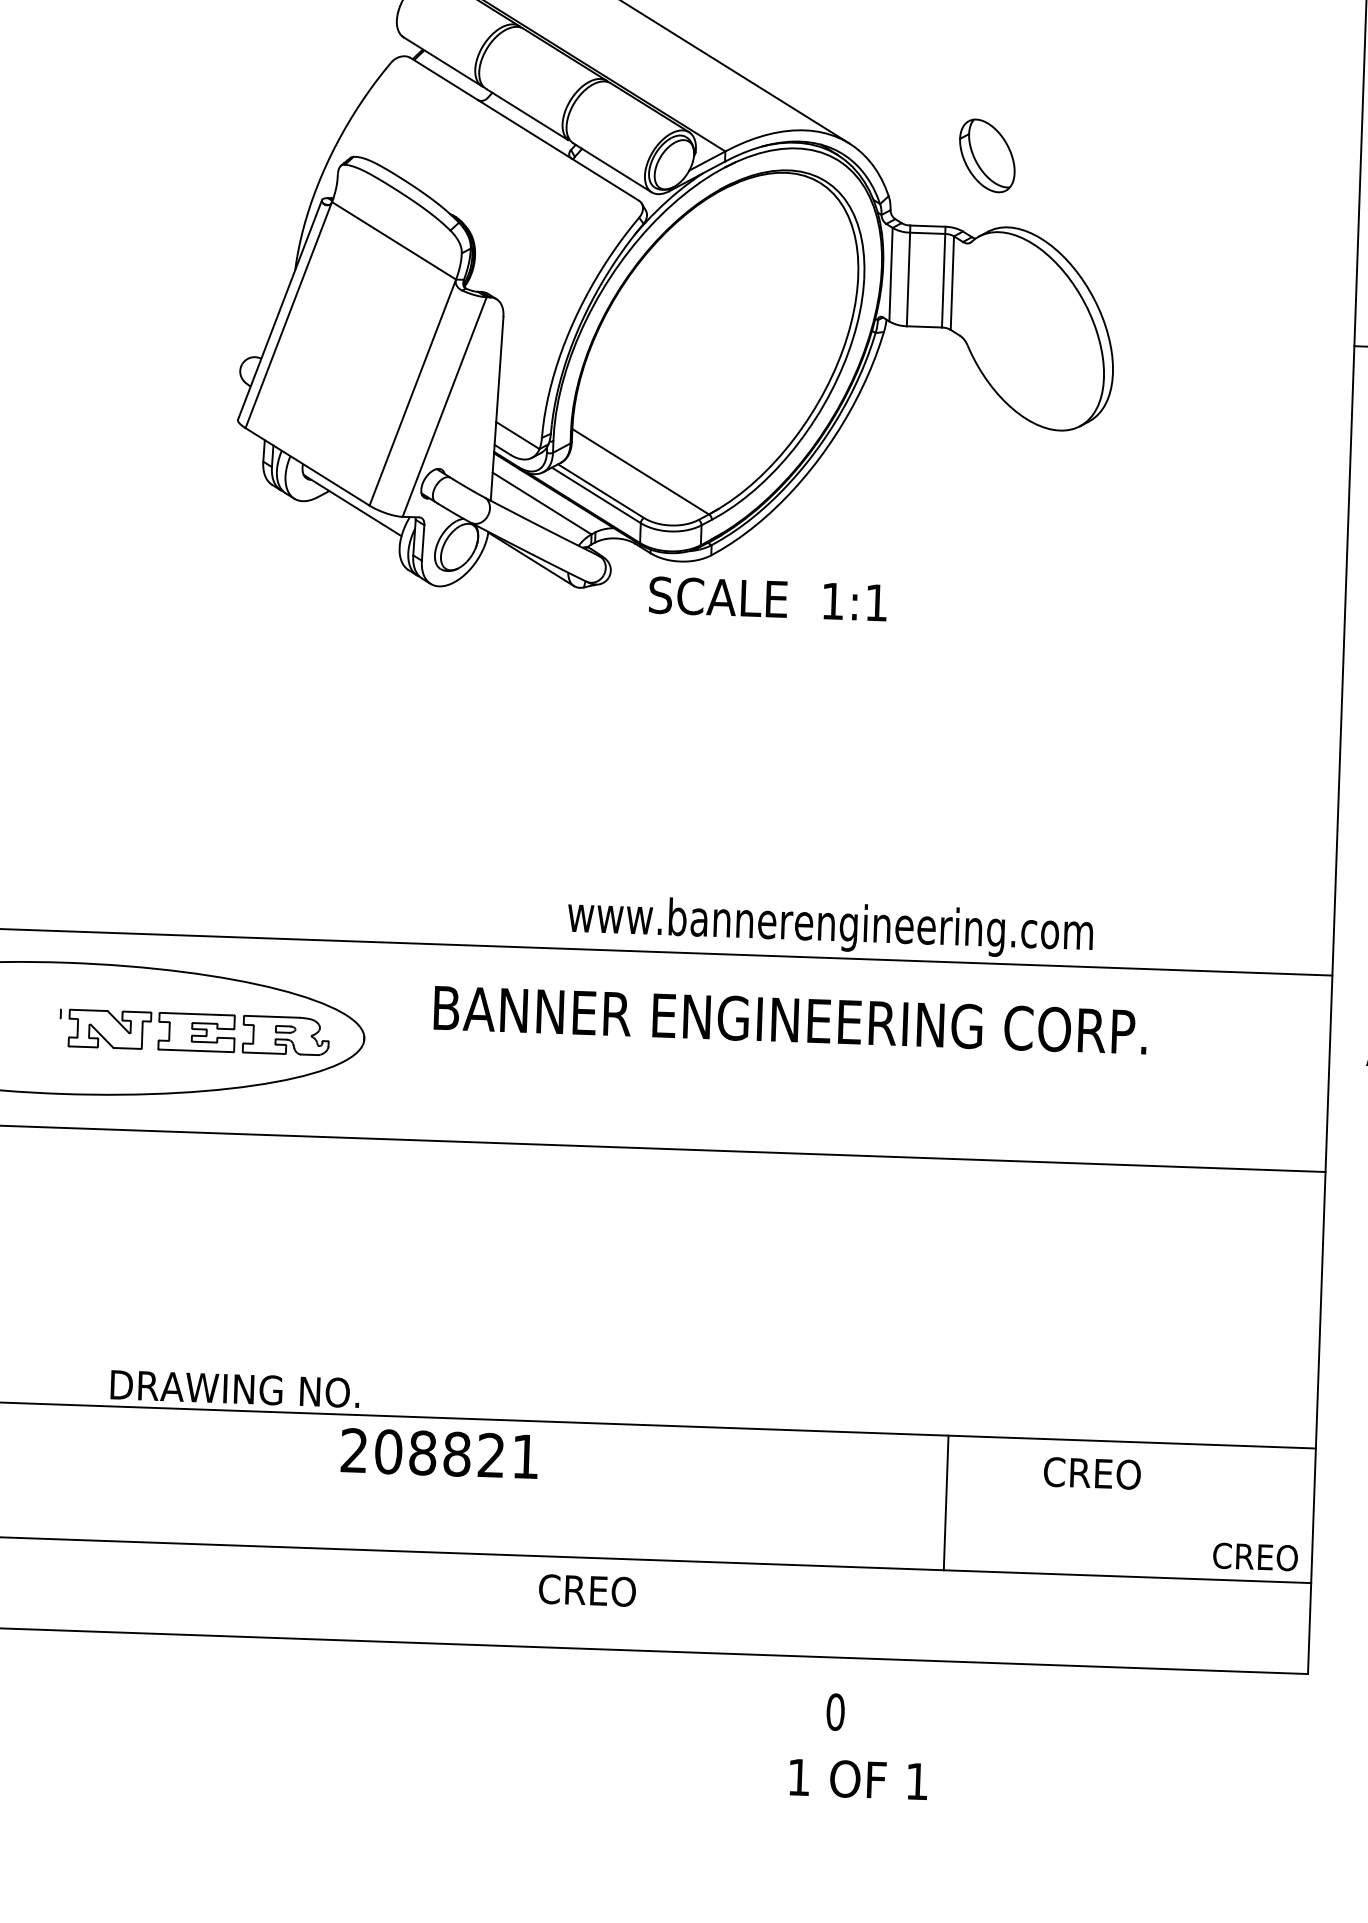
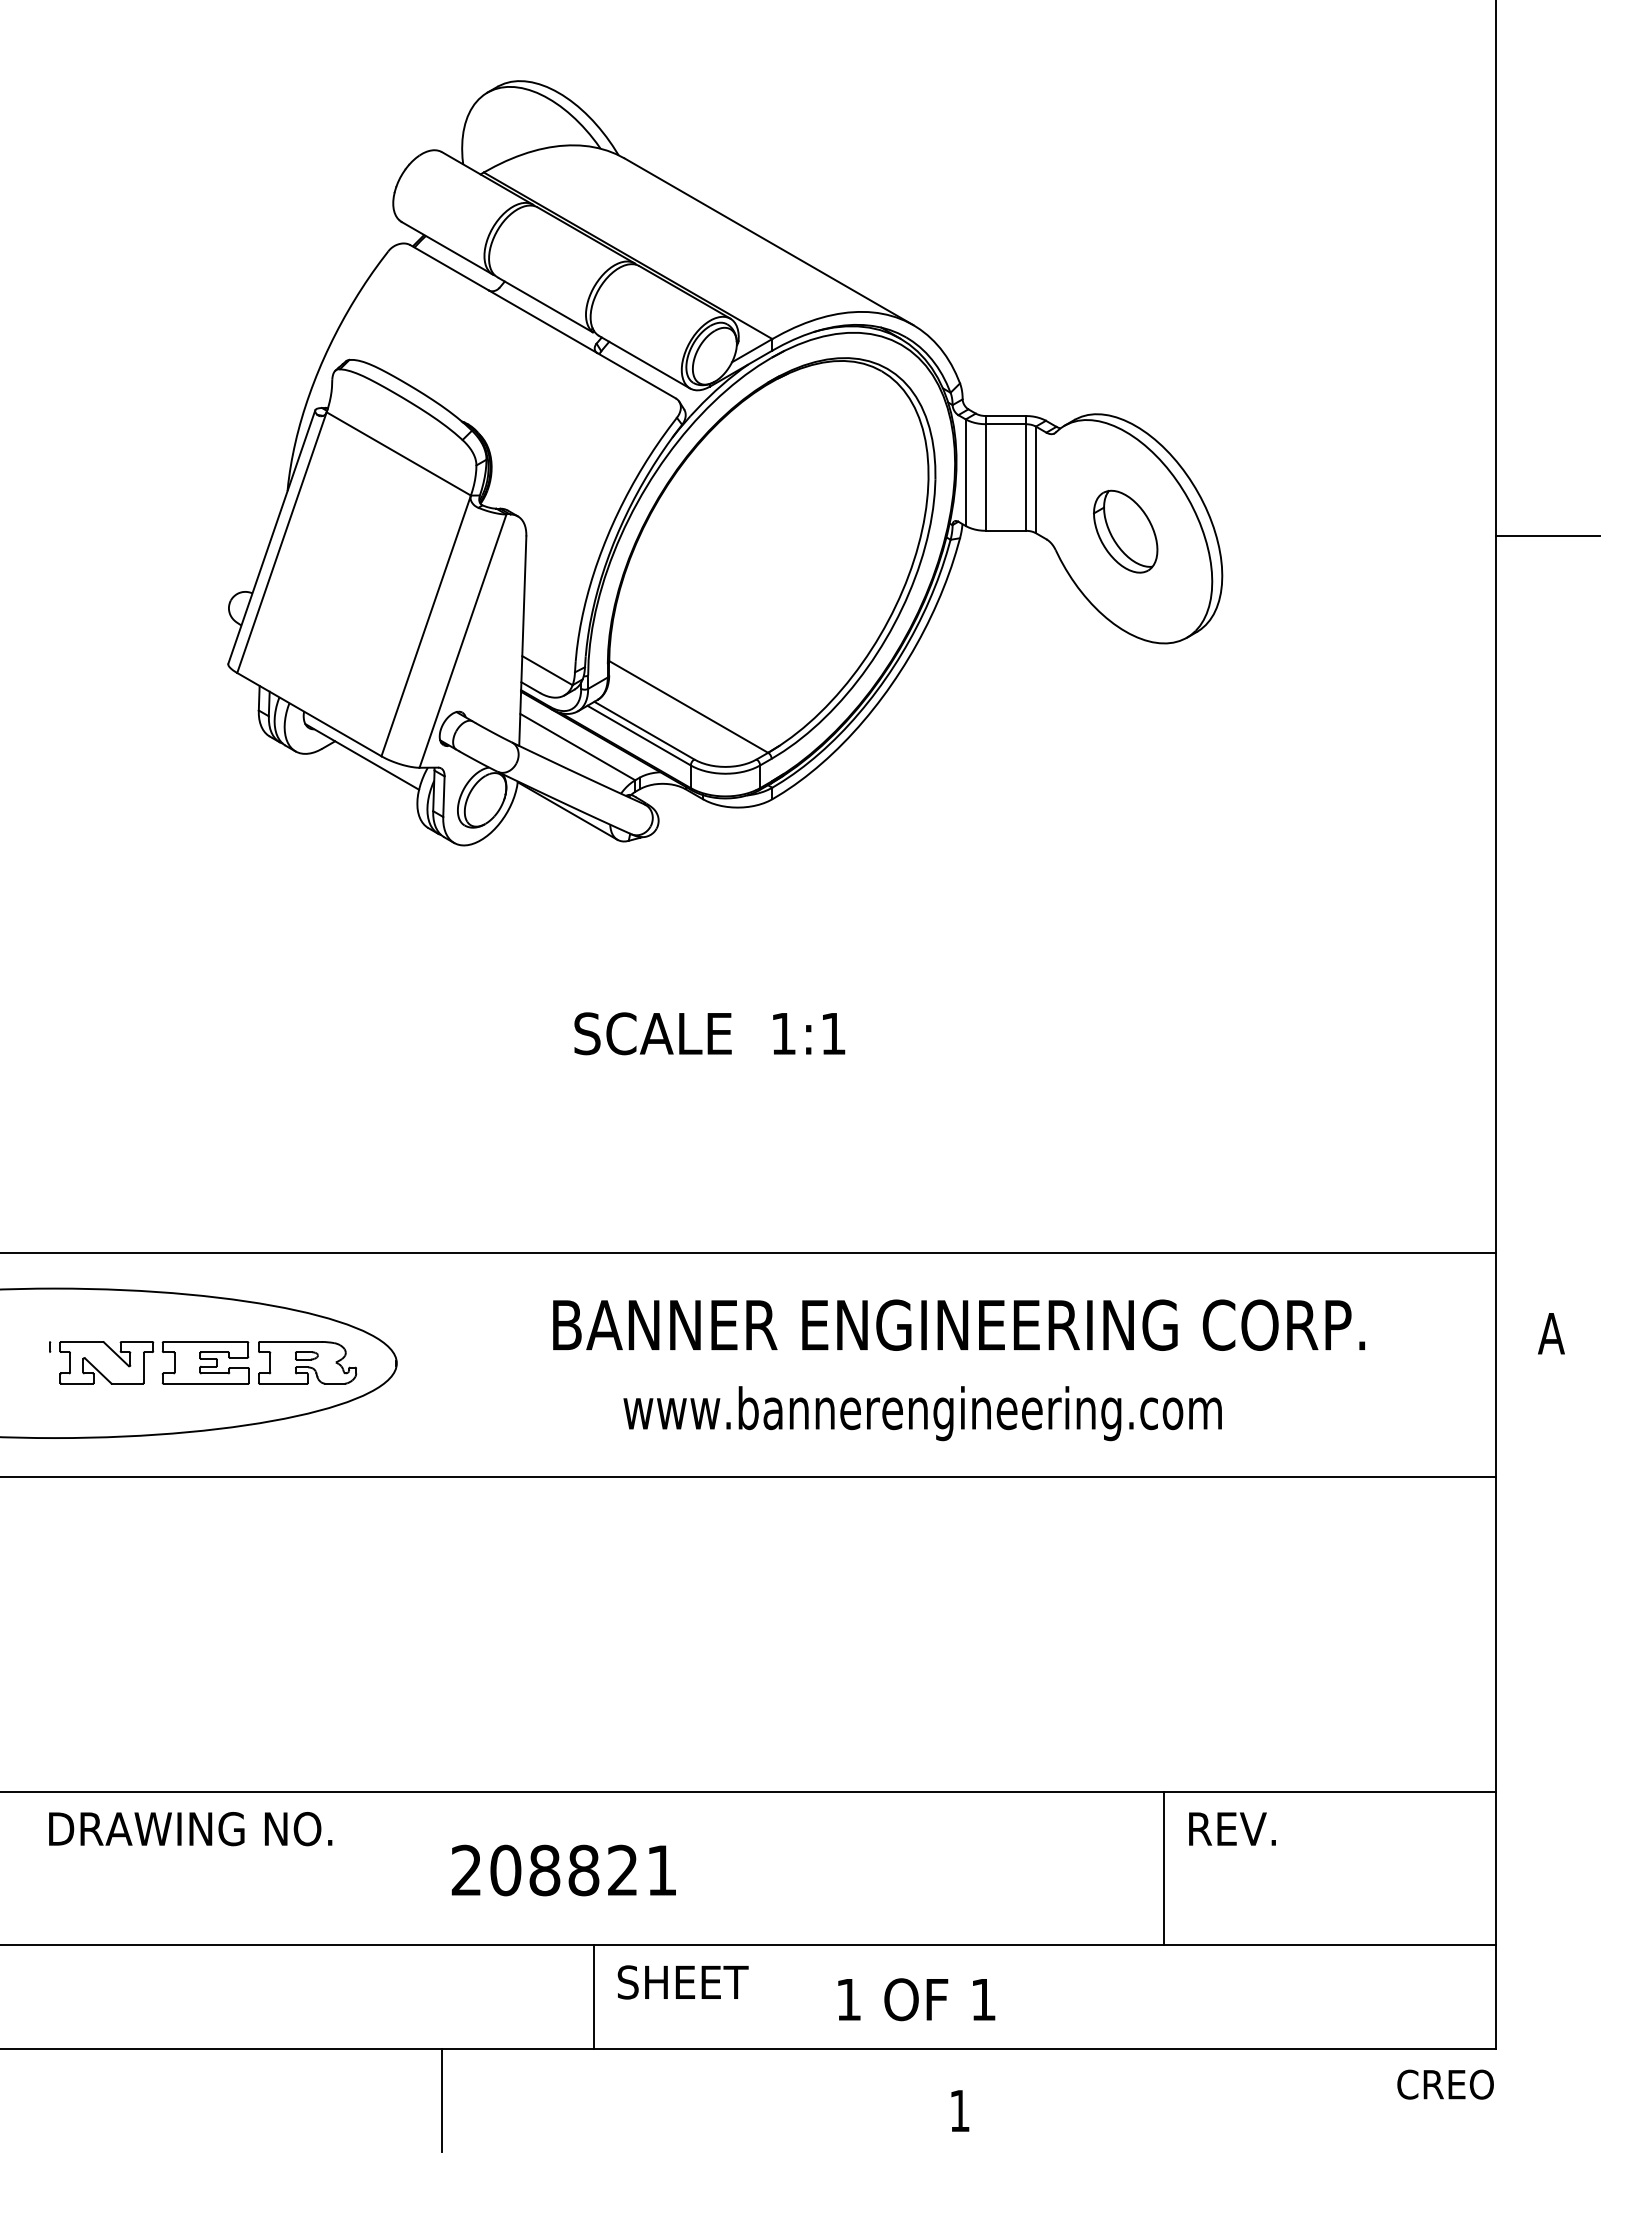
part: (987, 155) -> (1125, 531), moved
text: (767, 598) -> (709, 1033), moved
text: (830, 926) -> (922, 1413), moved
text: (790, 1019) -> (958, 1324), moved
text: (235, 1389) -> (190, 1829), moved
text: (439, 1453) -> (563, 1870), moved
text: (1092, 1473) -> (1242, 1829), CREO -> REV.
line: (946, 1502) -> (1164, 1868), moved
text: (1255, 1556) -> (1445, 2084), moved
text: (596, 1590) -> (682, 1982), CREO -> SHEET
line: (518, 1600) -> (594, 1996), added
line: (381, 1687) -> (441, 2100), added
text: (835, 1711) -> (959, 2110), 0 -> 1
text: (858, 1779) -> (916, 1999), moved

